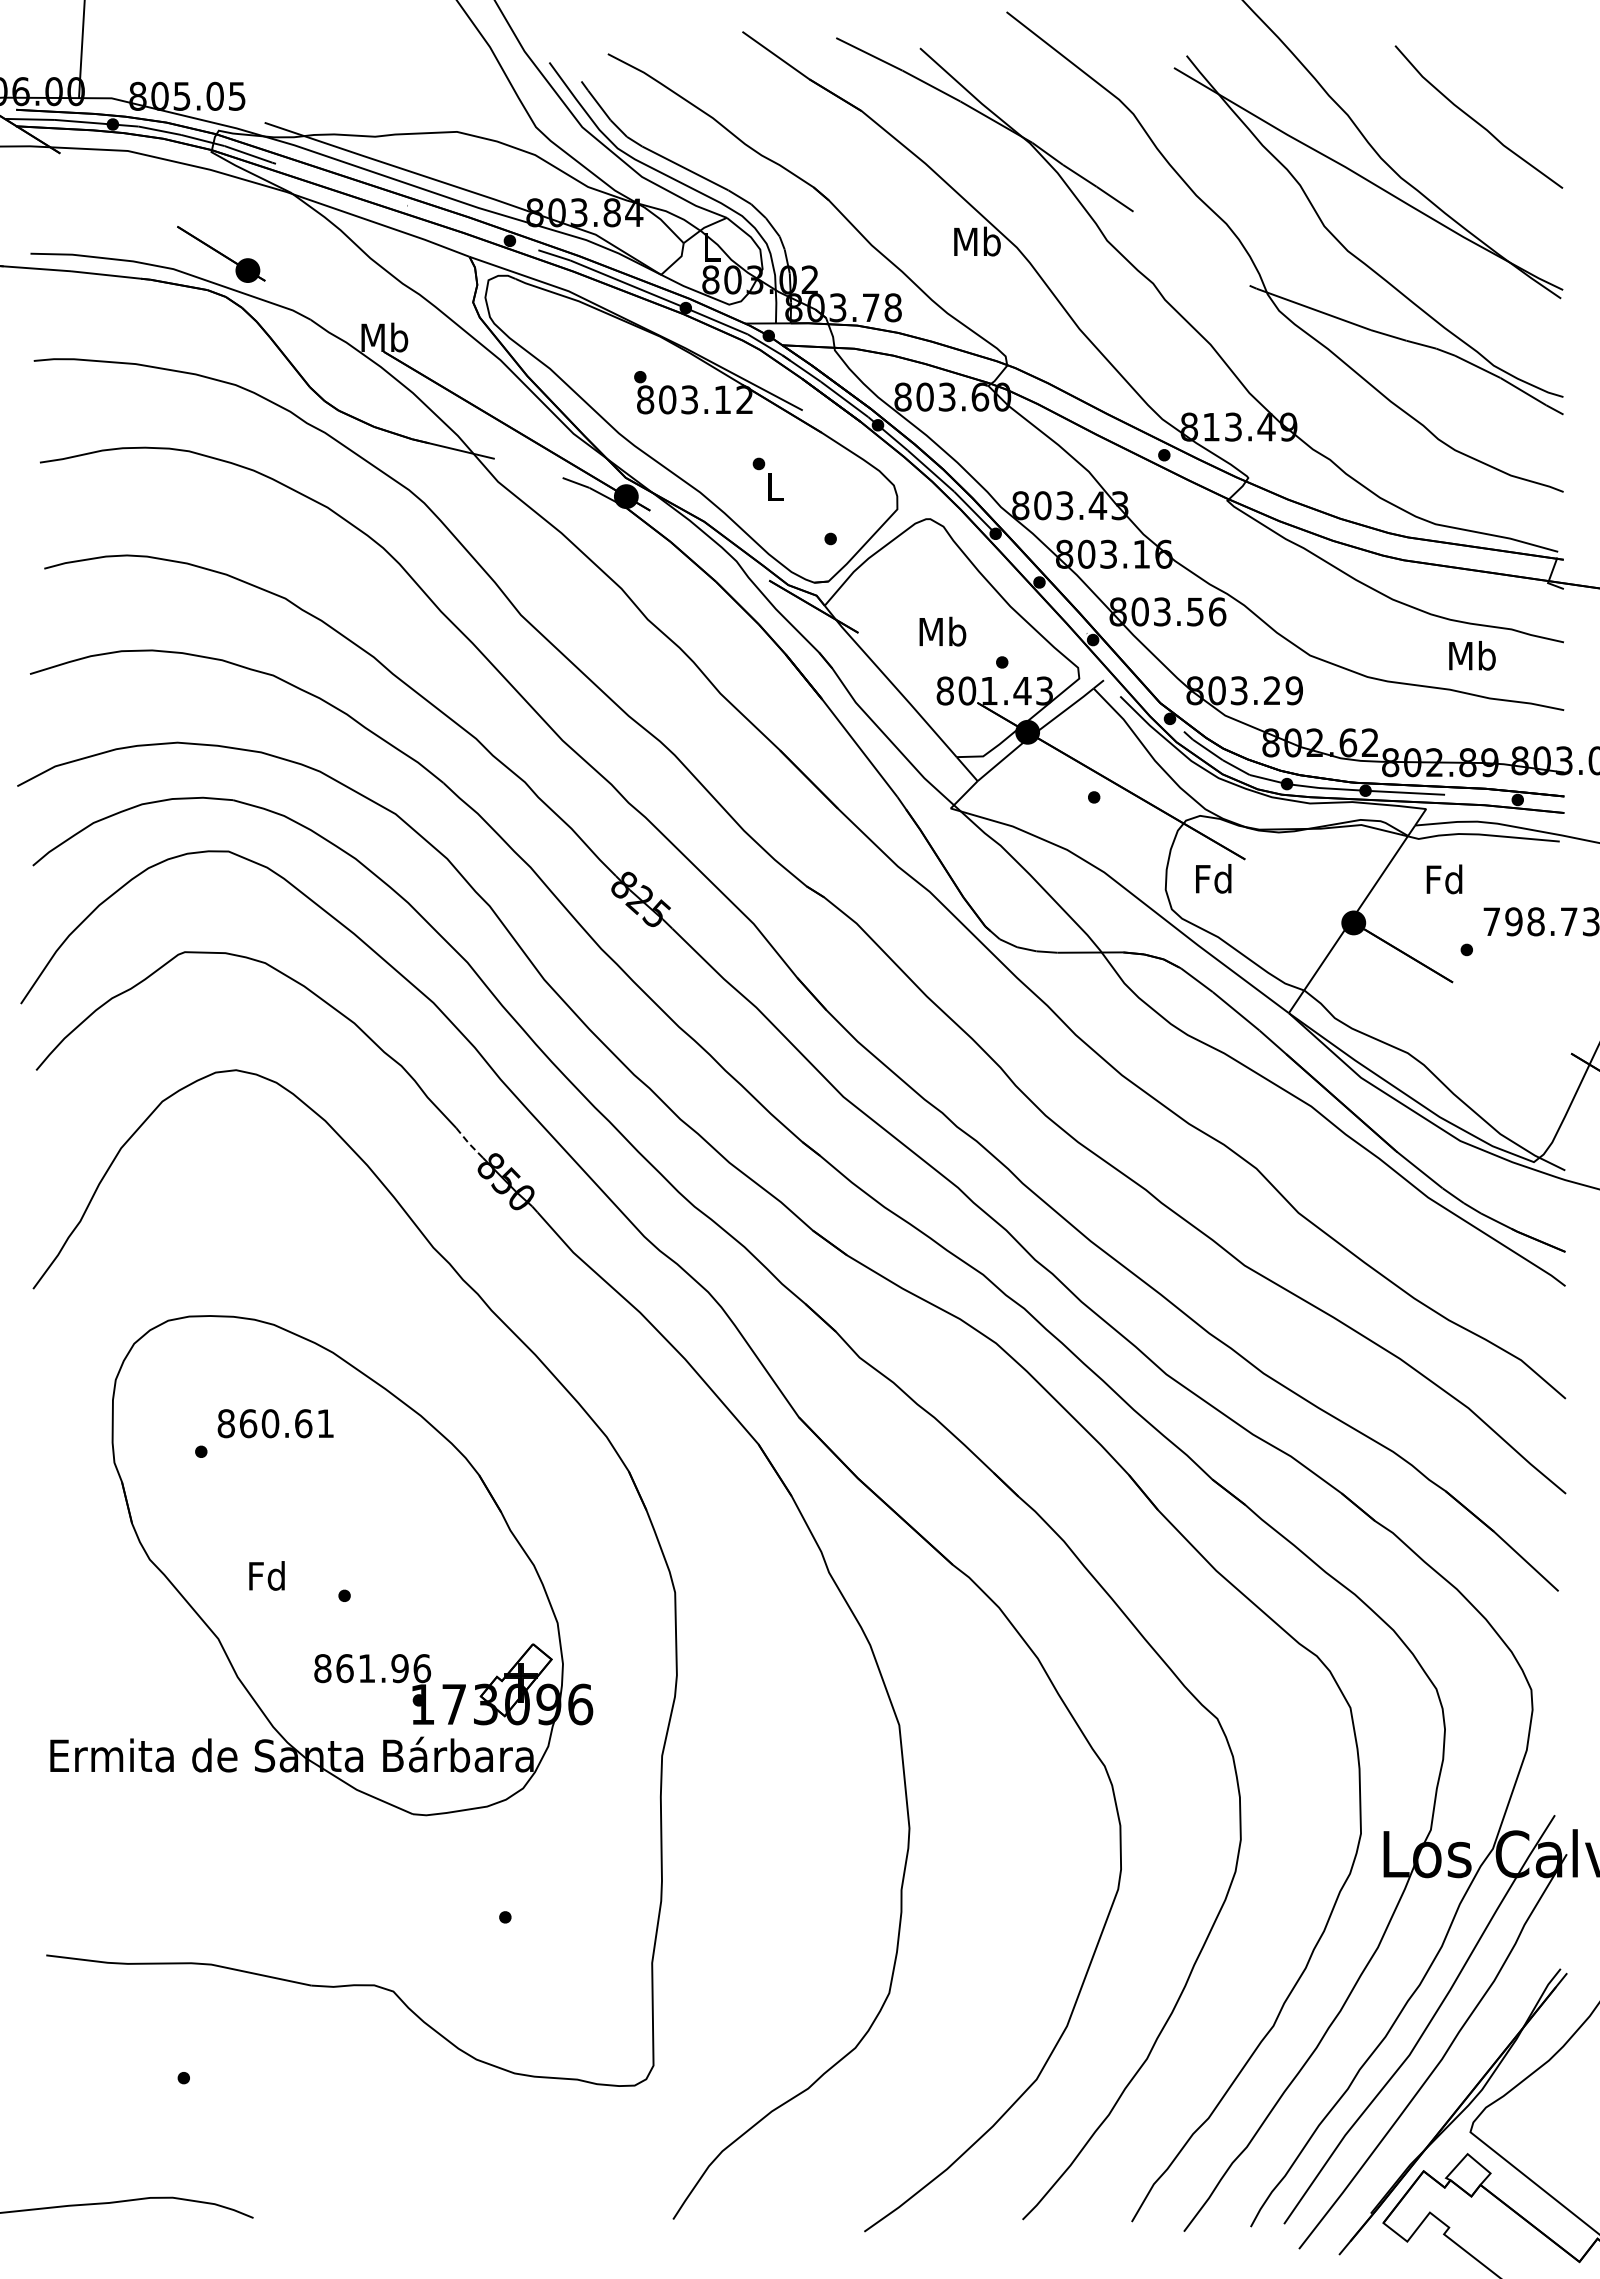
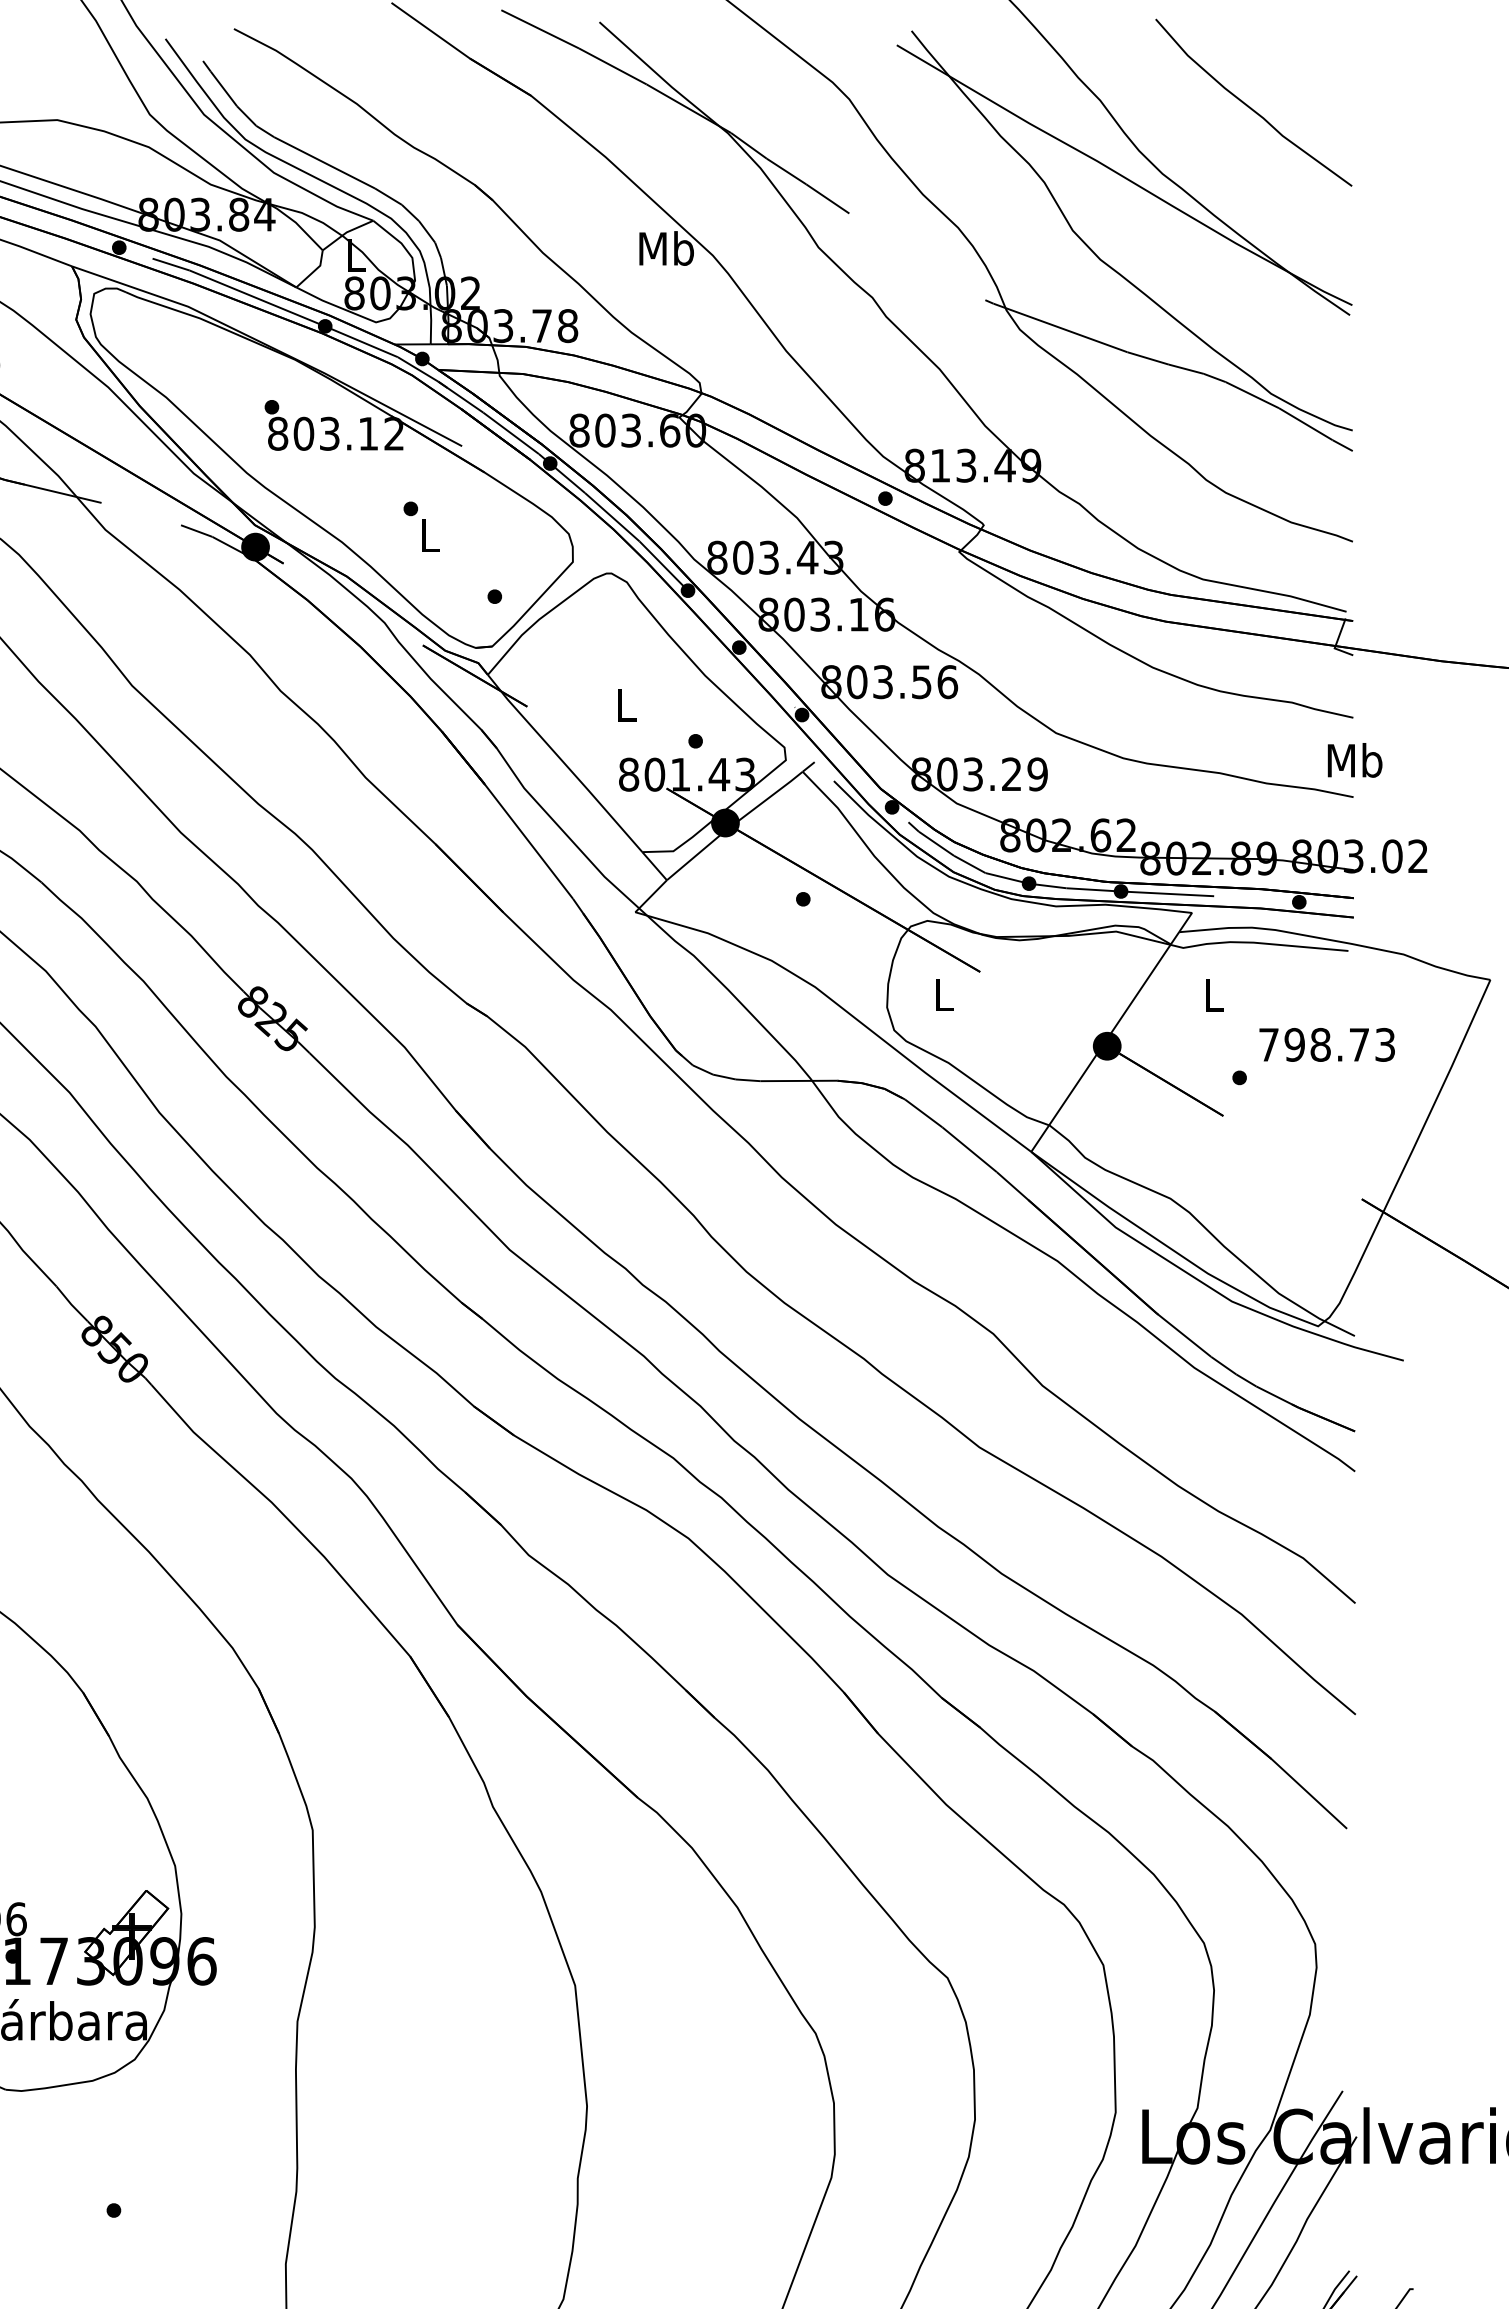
text: (942, 631) -> (625, 705), Mb -> L
text: (1472, 655) -> (1355, 760), moved
text: (1213, 878) -> (943, 994), Fd -> L
text: (1444, 879) -> (1213, 995), Fd -> L
line: (469, 1143) -> (71, 1304), dashed -> solid

